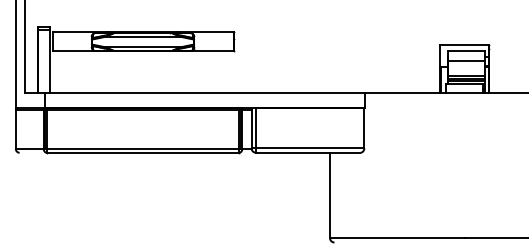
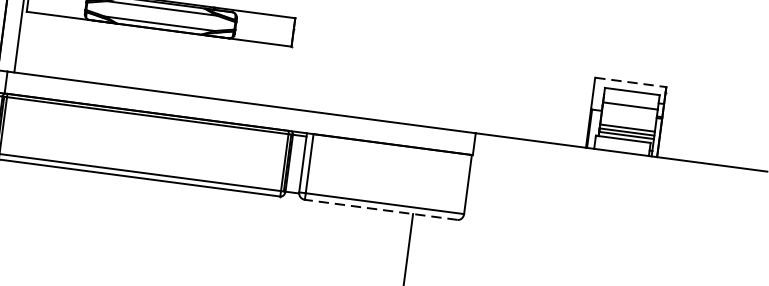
line: (465, 45) -> (631, 83), solid -> dashed
line: (307, 152) -> (380, 209), solid -> dashed

